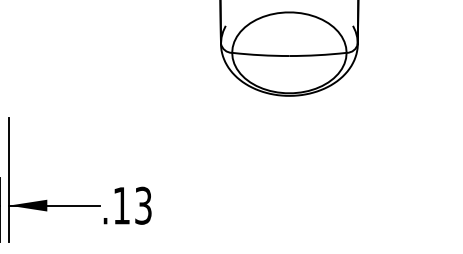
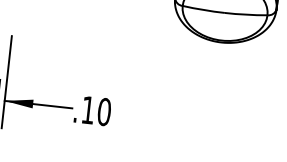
text: (143, 205) -> (104, 111), .13 -> .10

